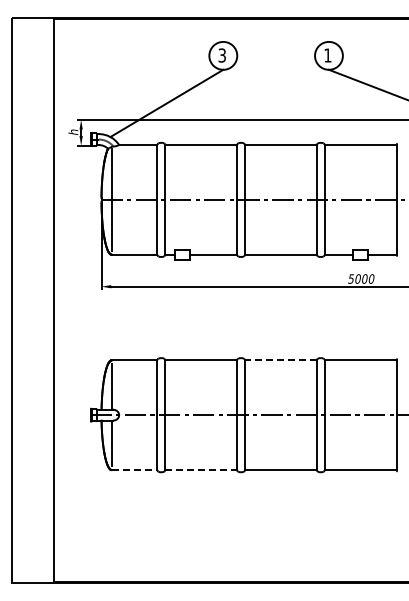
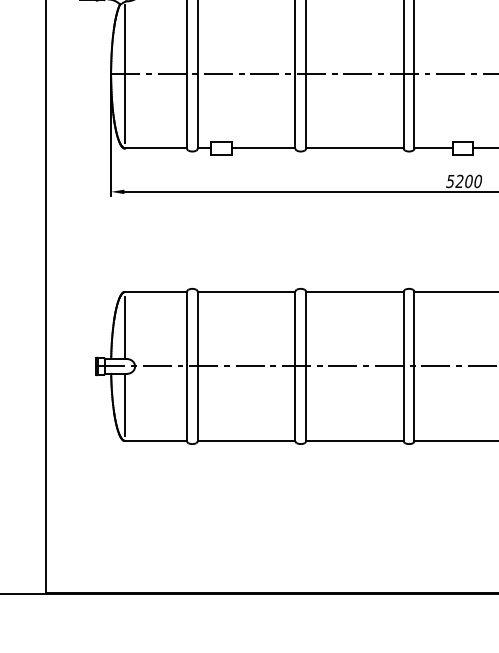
text: (357, 278) -> (458, 180), 5000 -> 5200
line: (280, 360) -> (354, 292), dashed -> solid
line: (134, 470) -> (155, 441), dashed -> solid
line: (201, 470) -> (246, 441), dashed -> solid

